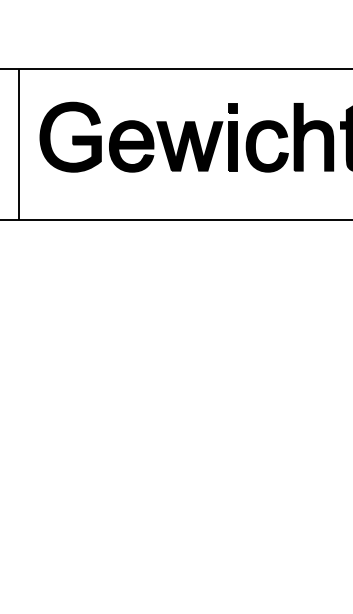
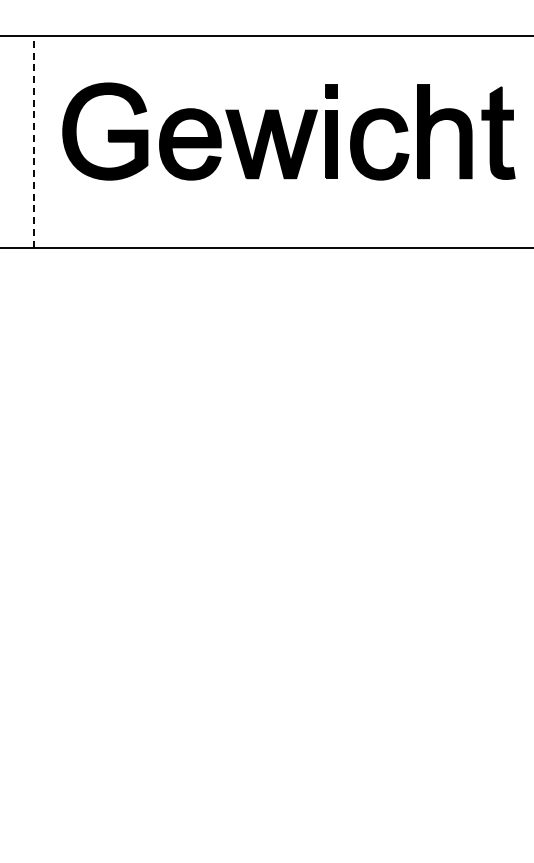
line: (19, 144) -> (33, 141), solid -> dashed

